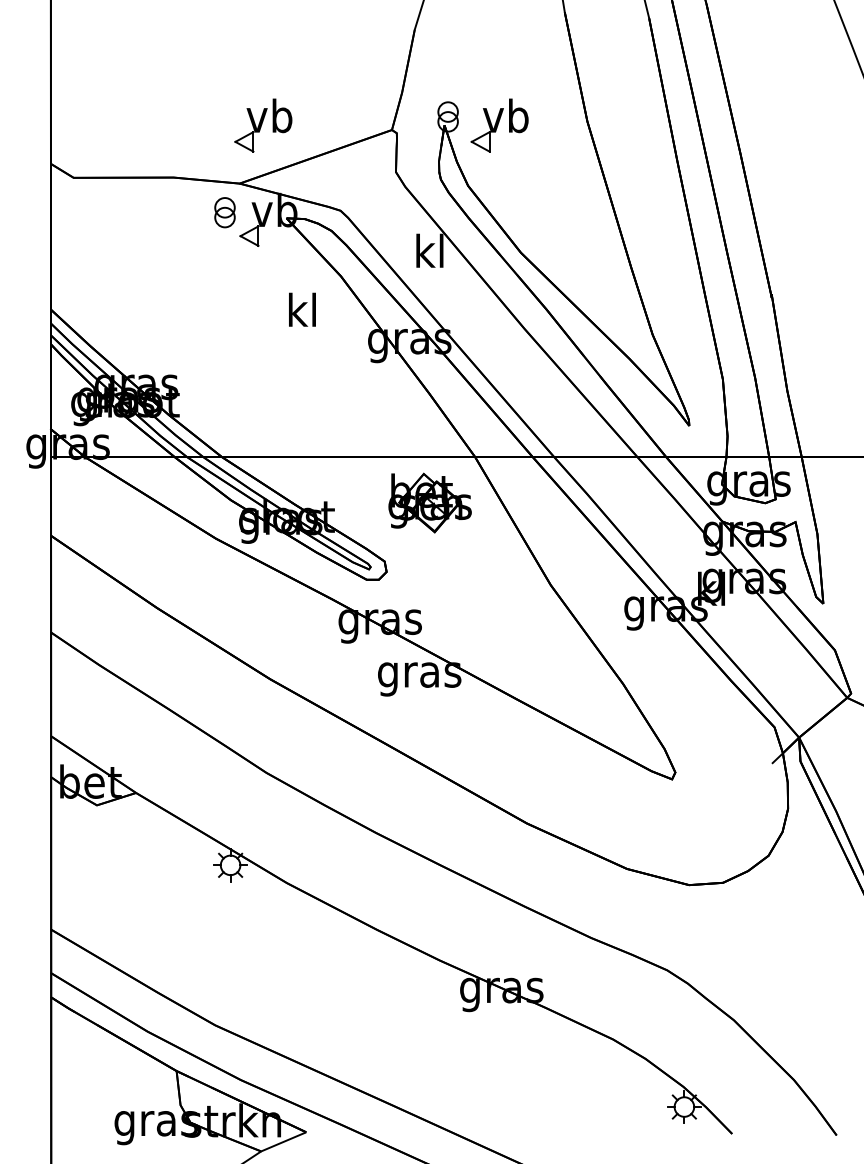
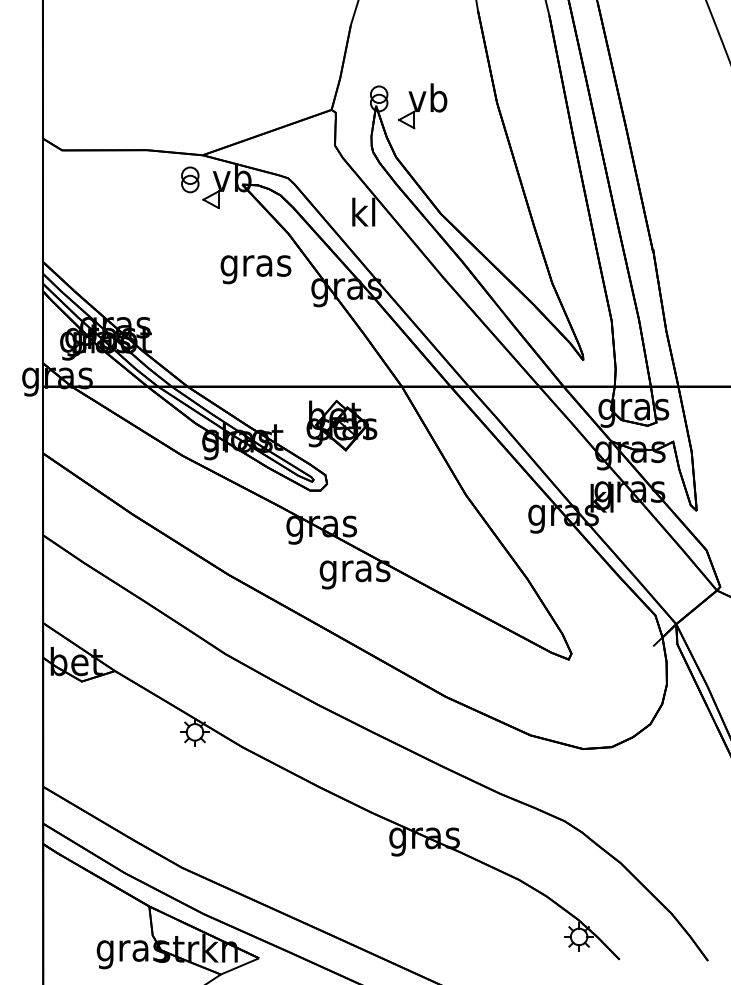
part: (263, 125) -> (222, 106), removed
text: (302, 313) -> (255, 265), kl -> gras
part: (429, 502) -> (341, 425), moved

